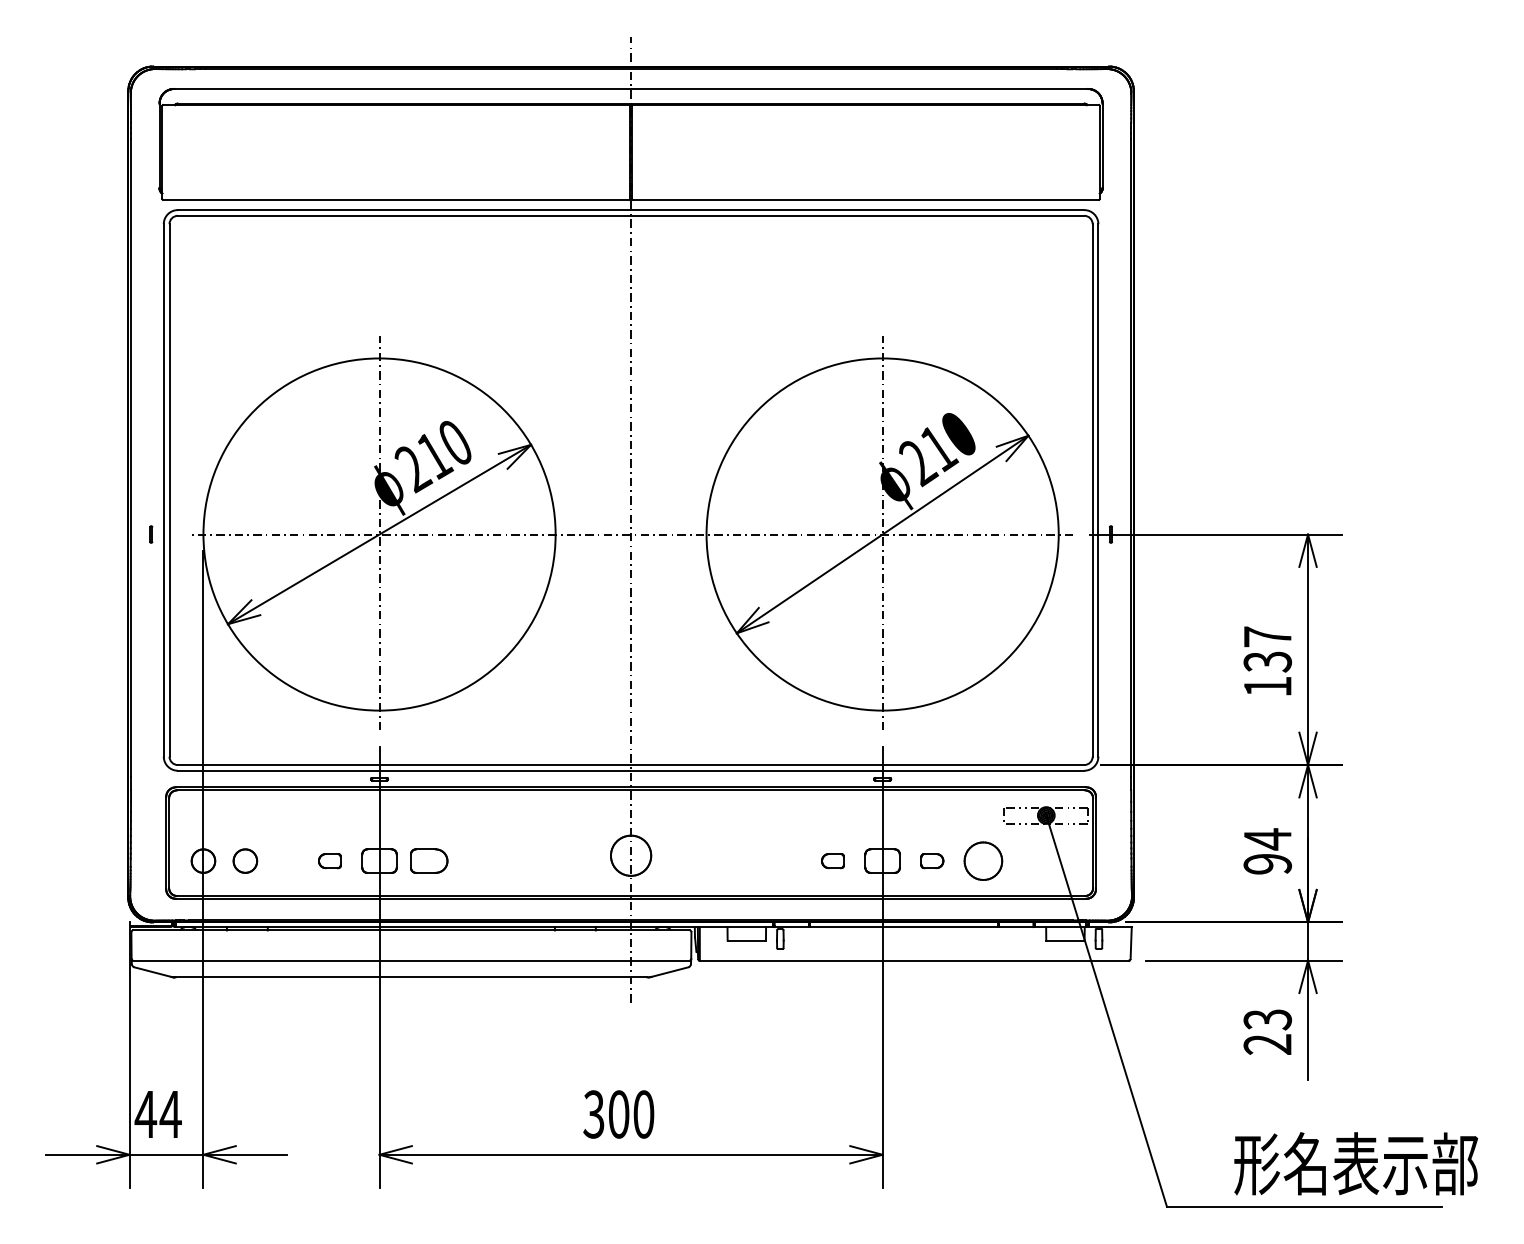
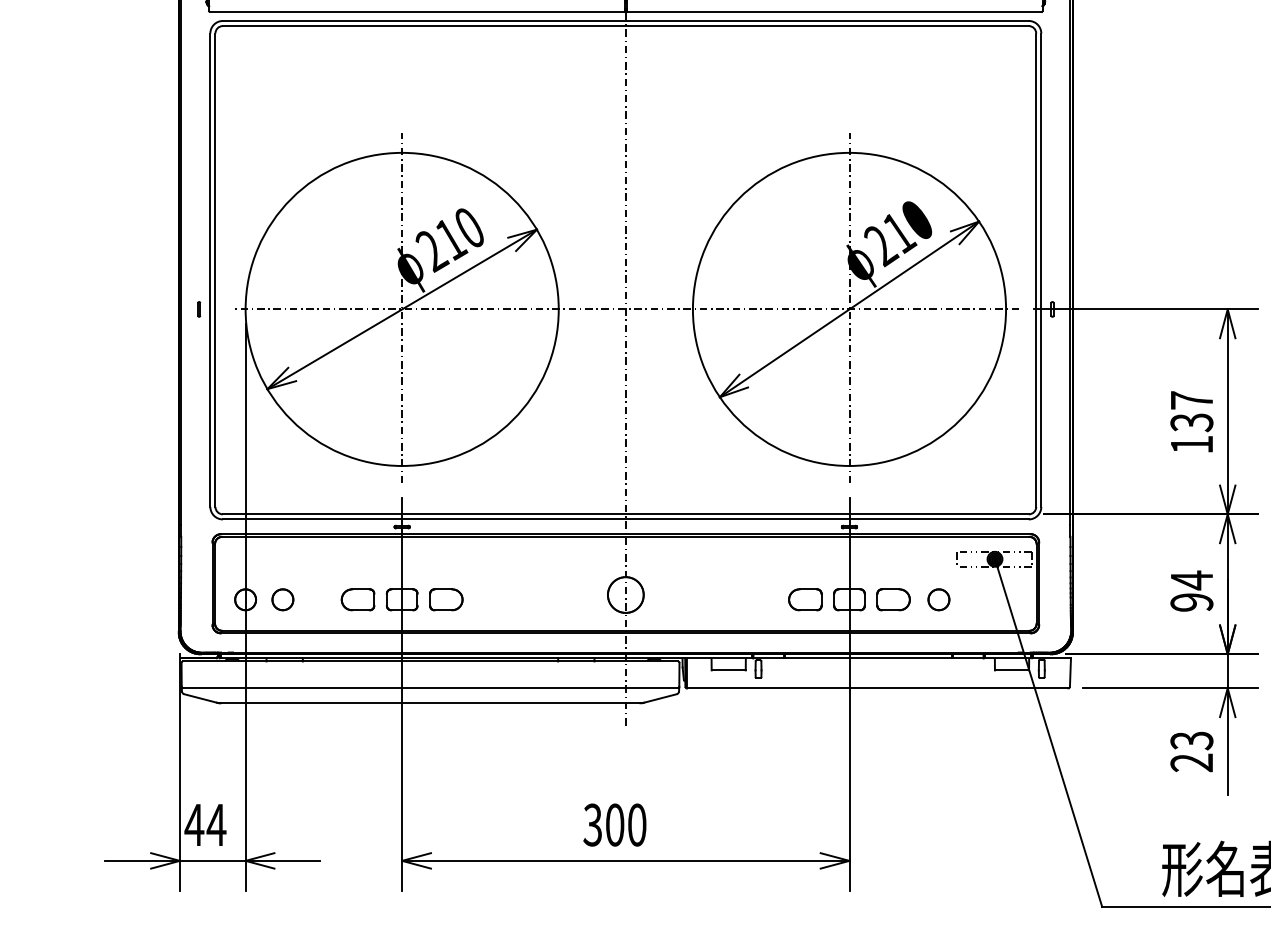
part: (329, 860) -> (357, 599), size x1.67
part: (832, 860) -> (804, 599), size x1.67
part: (932, 860) -> (893, 599), size x1.67
part: (982, 860) -> (938, 599), size x0.62

